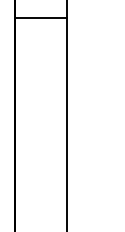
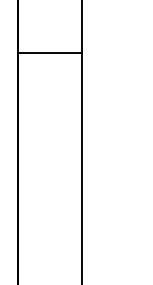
line: (41, 17) -> (50, 52), moved

